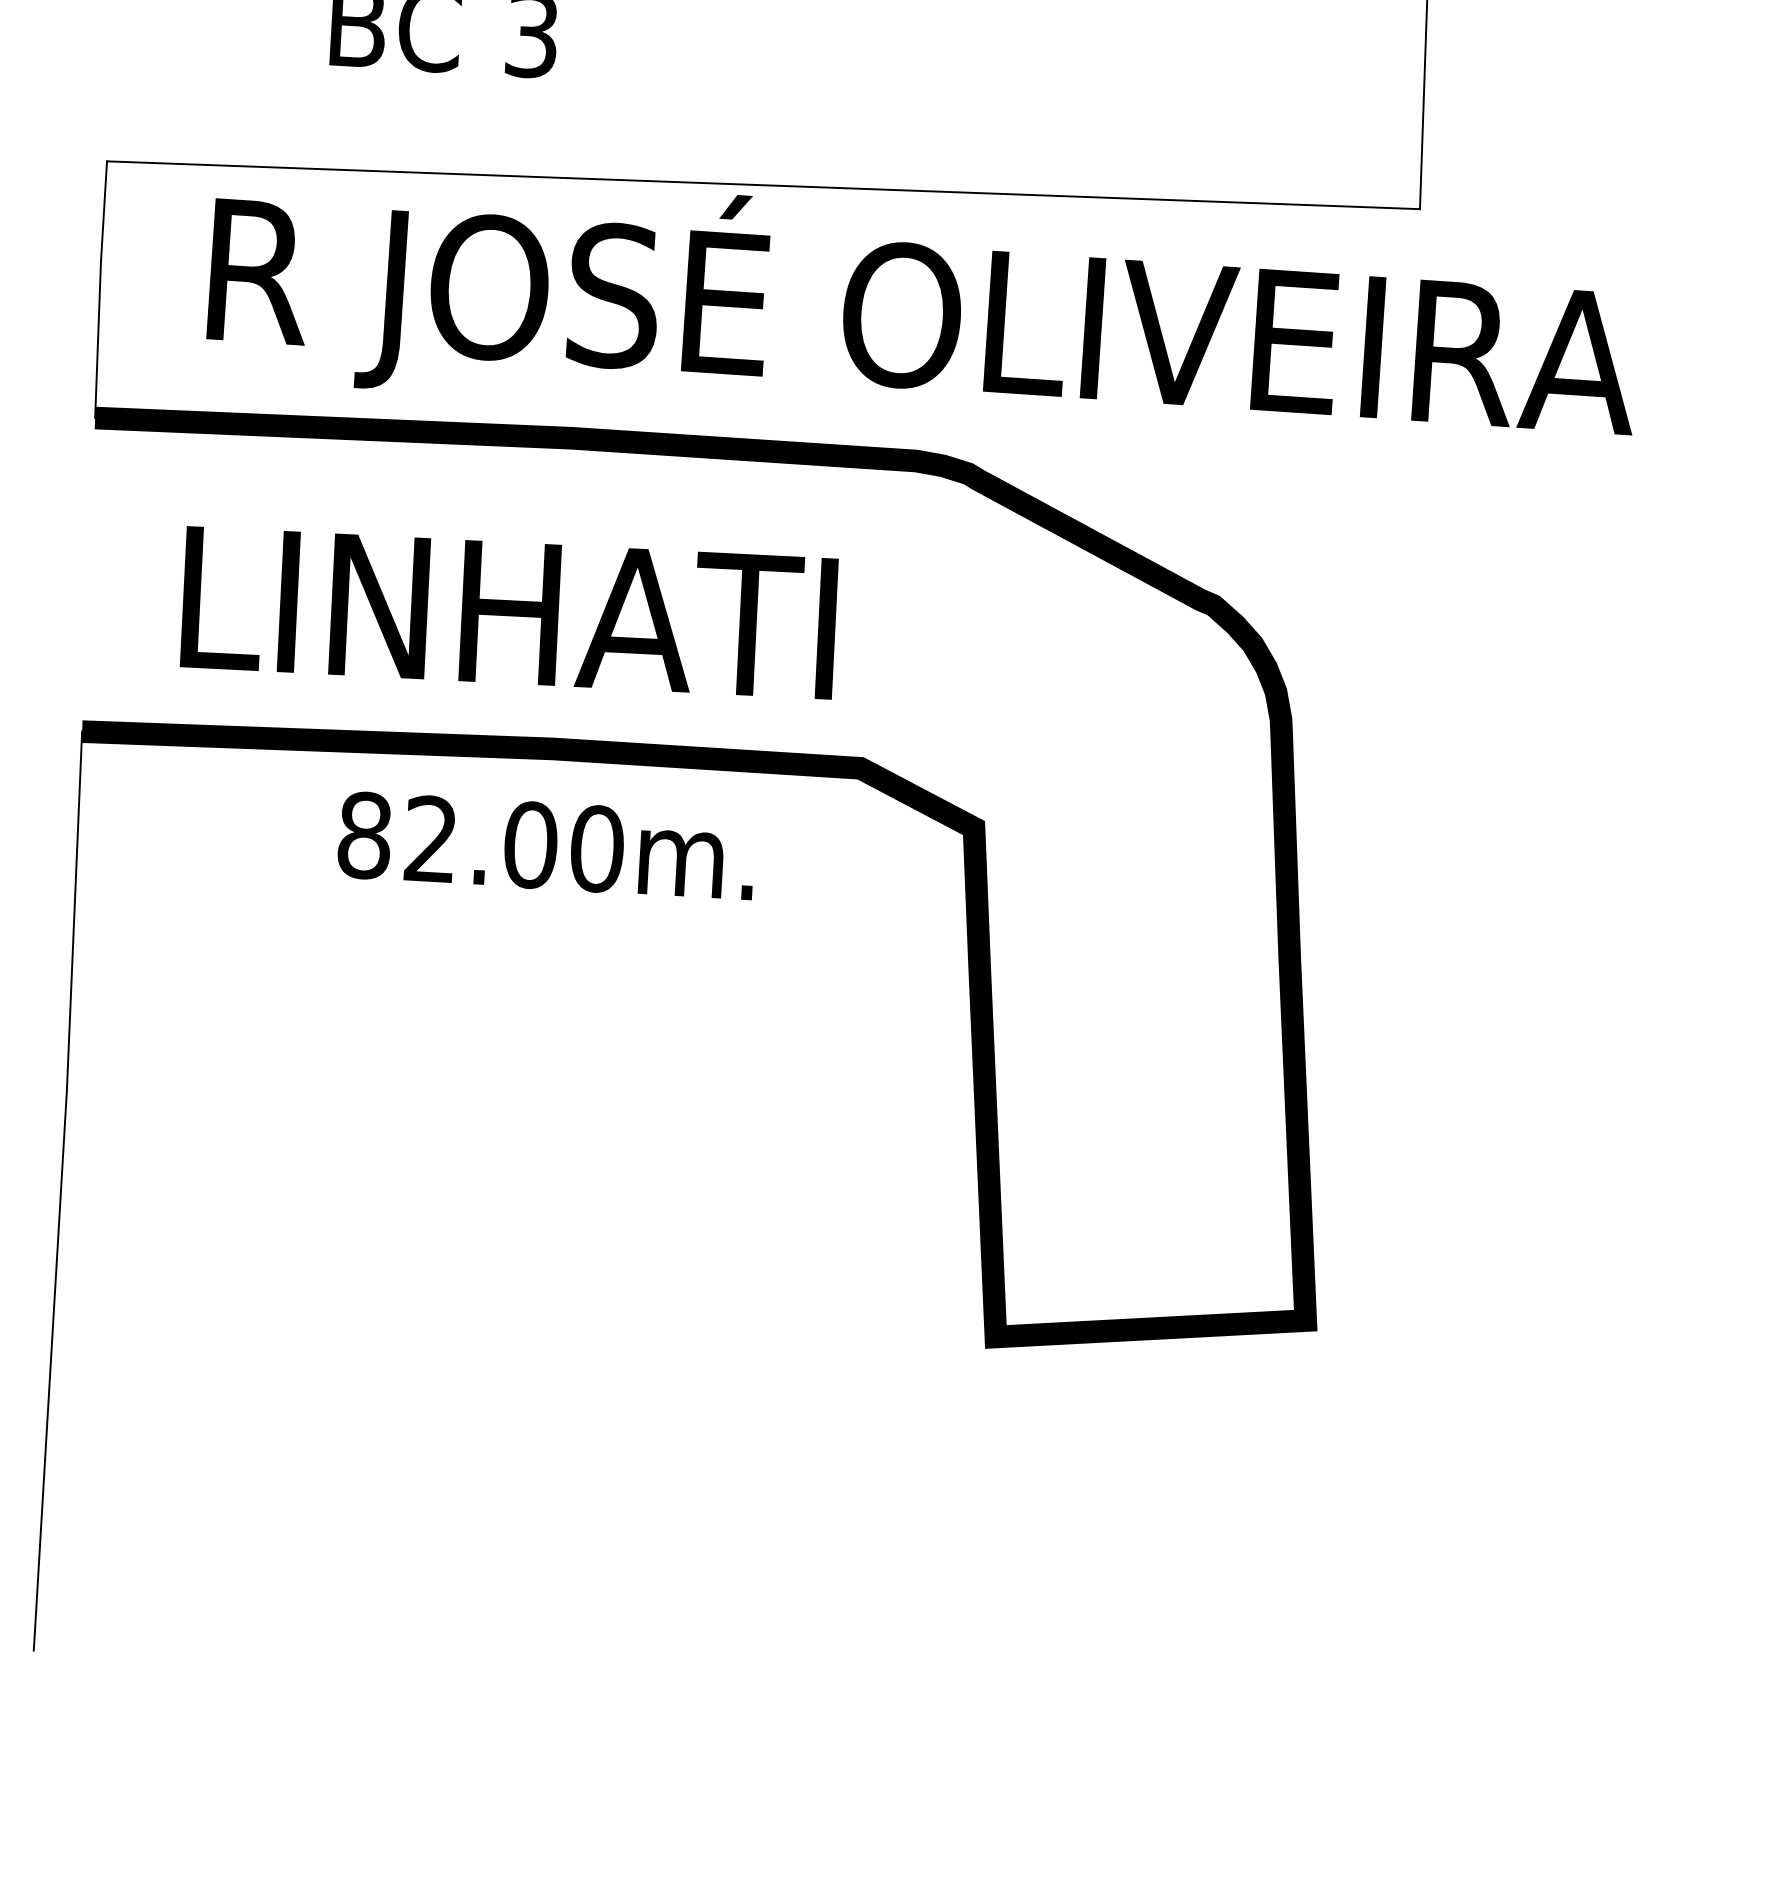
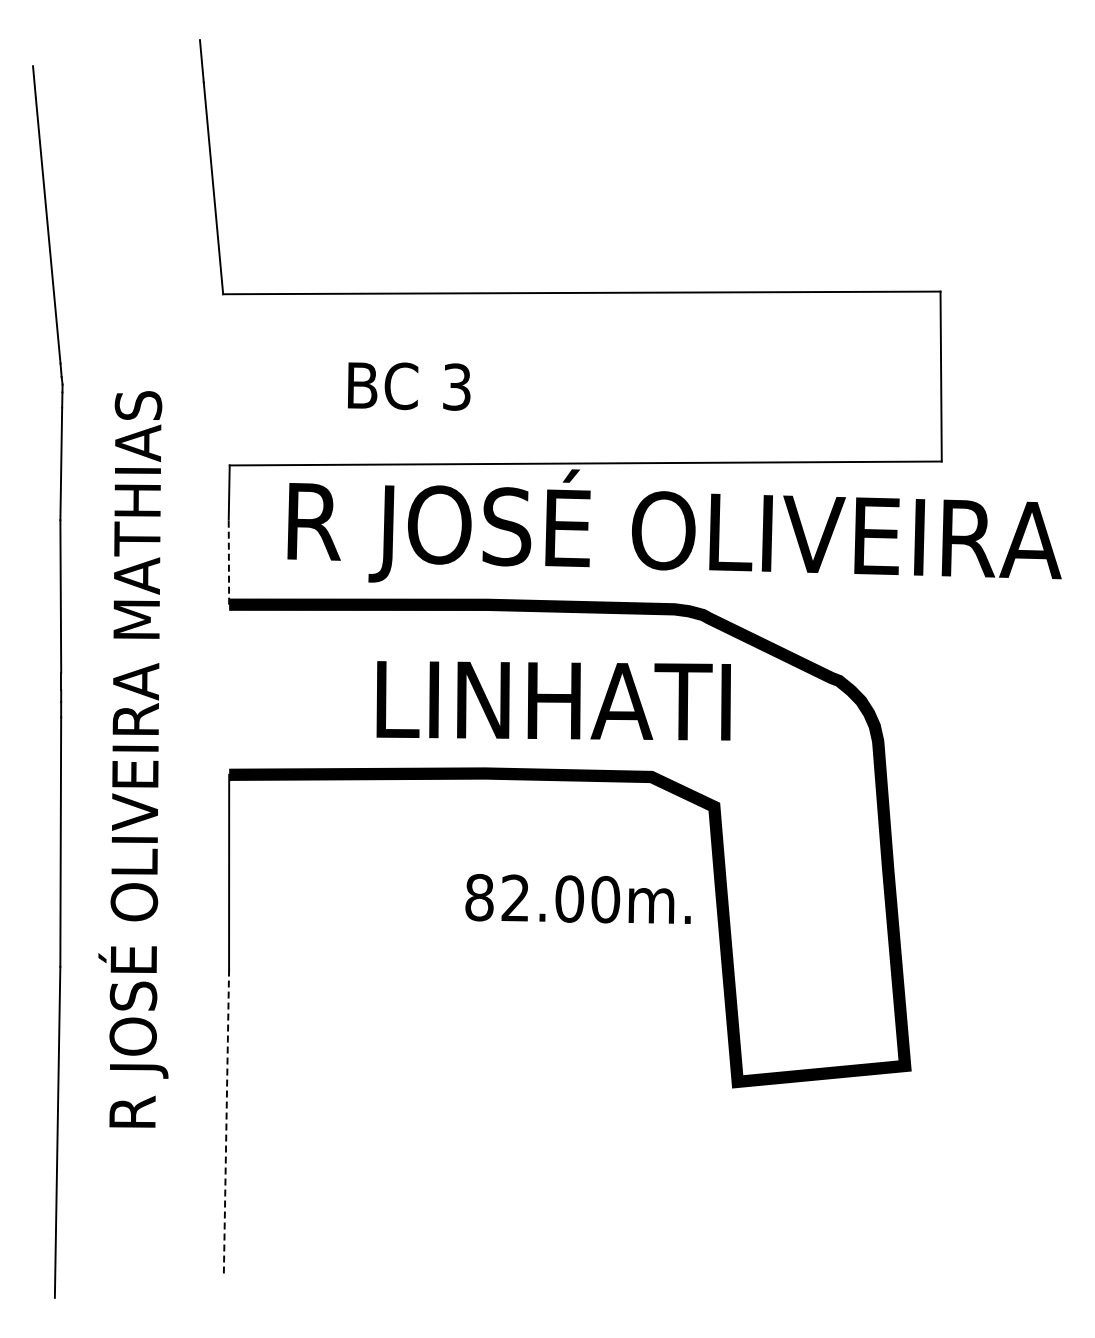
line: (97, 340) -> (228, 562), solid -> dashed
text: (508, 612) -> (553, 700), moved
text: (545, 844) -> (577, 898), moved
line: (50, 1370) -> (226, 1121), solid -> dashed

